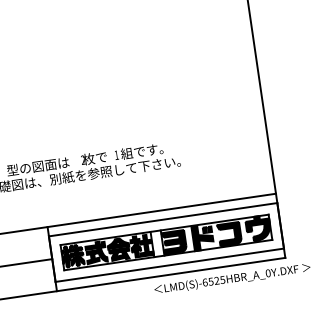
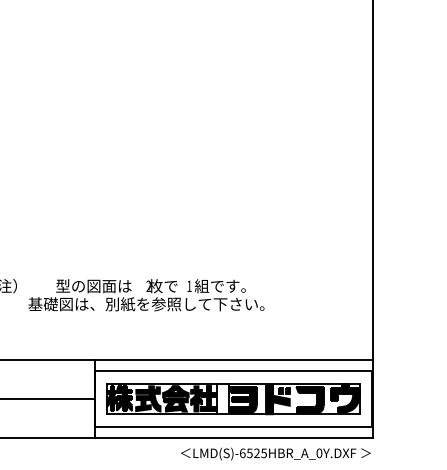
text: (232, 278) -> (275, 453), moved

